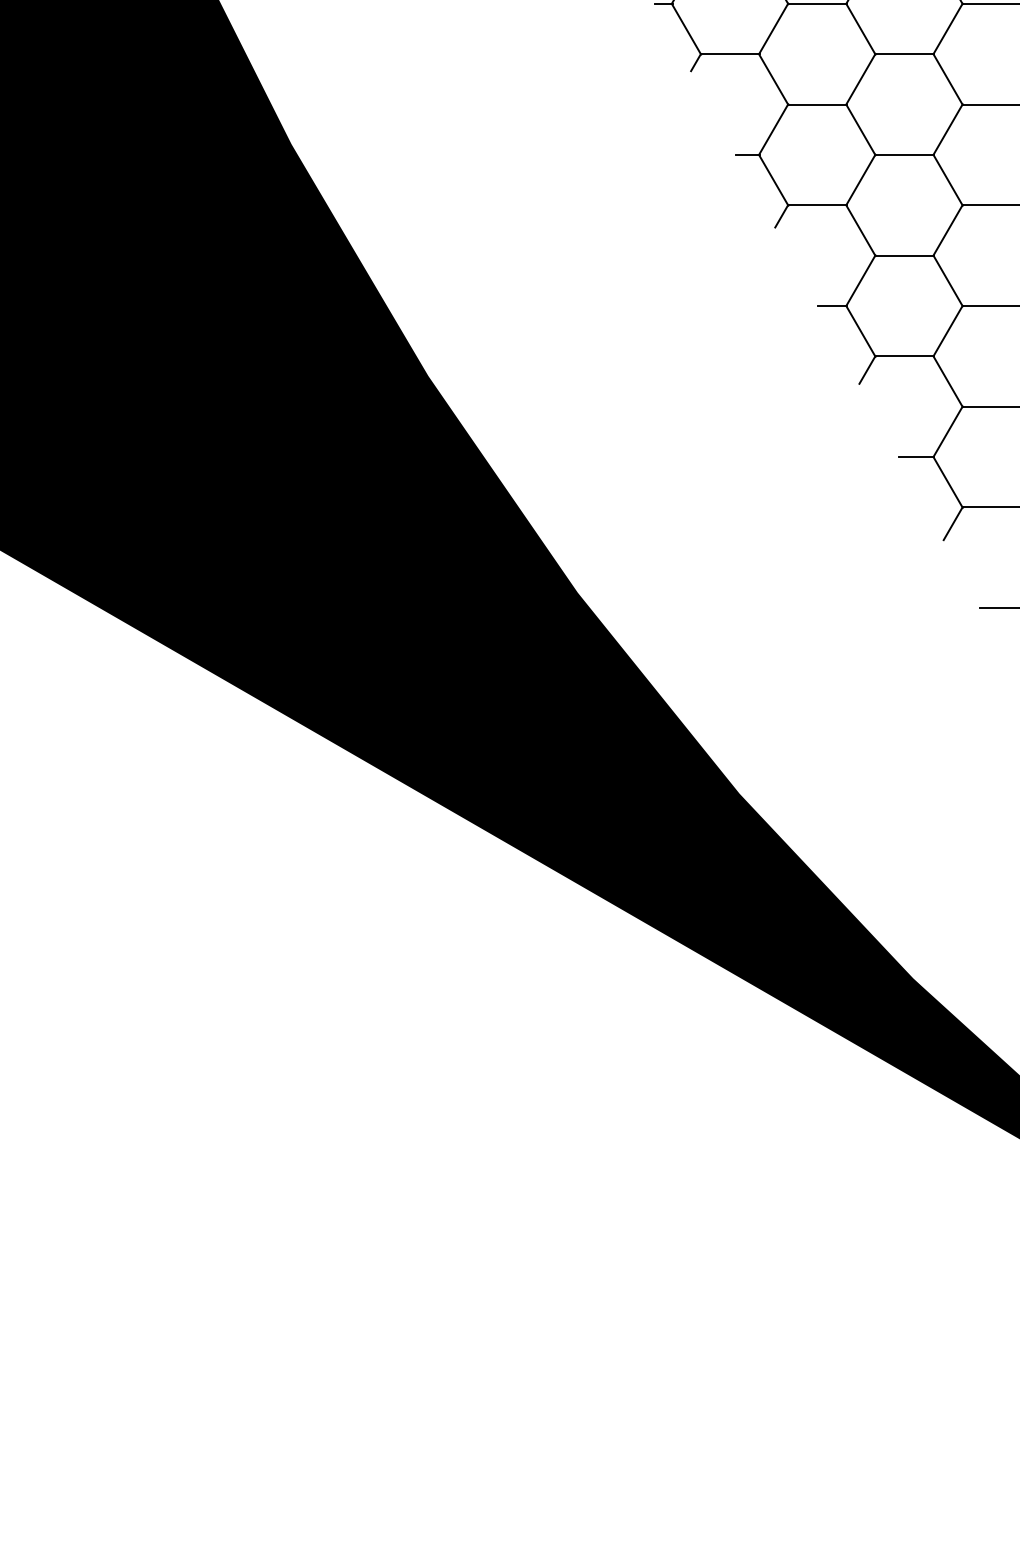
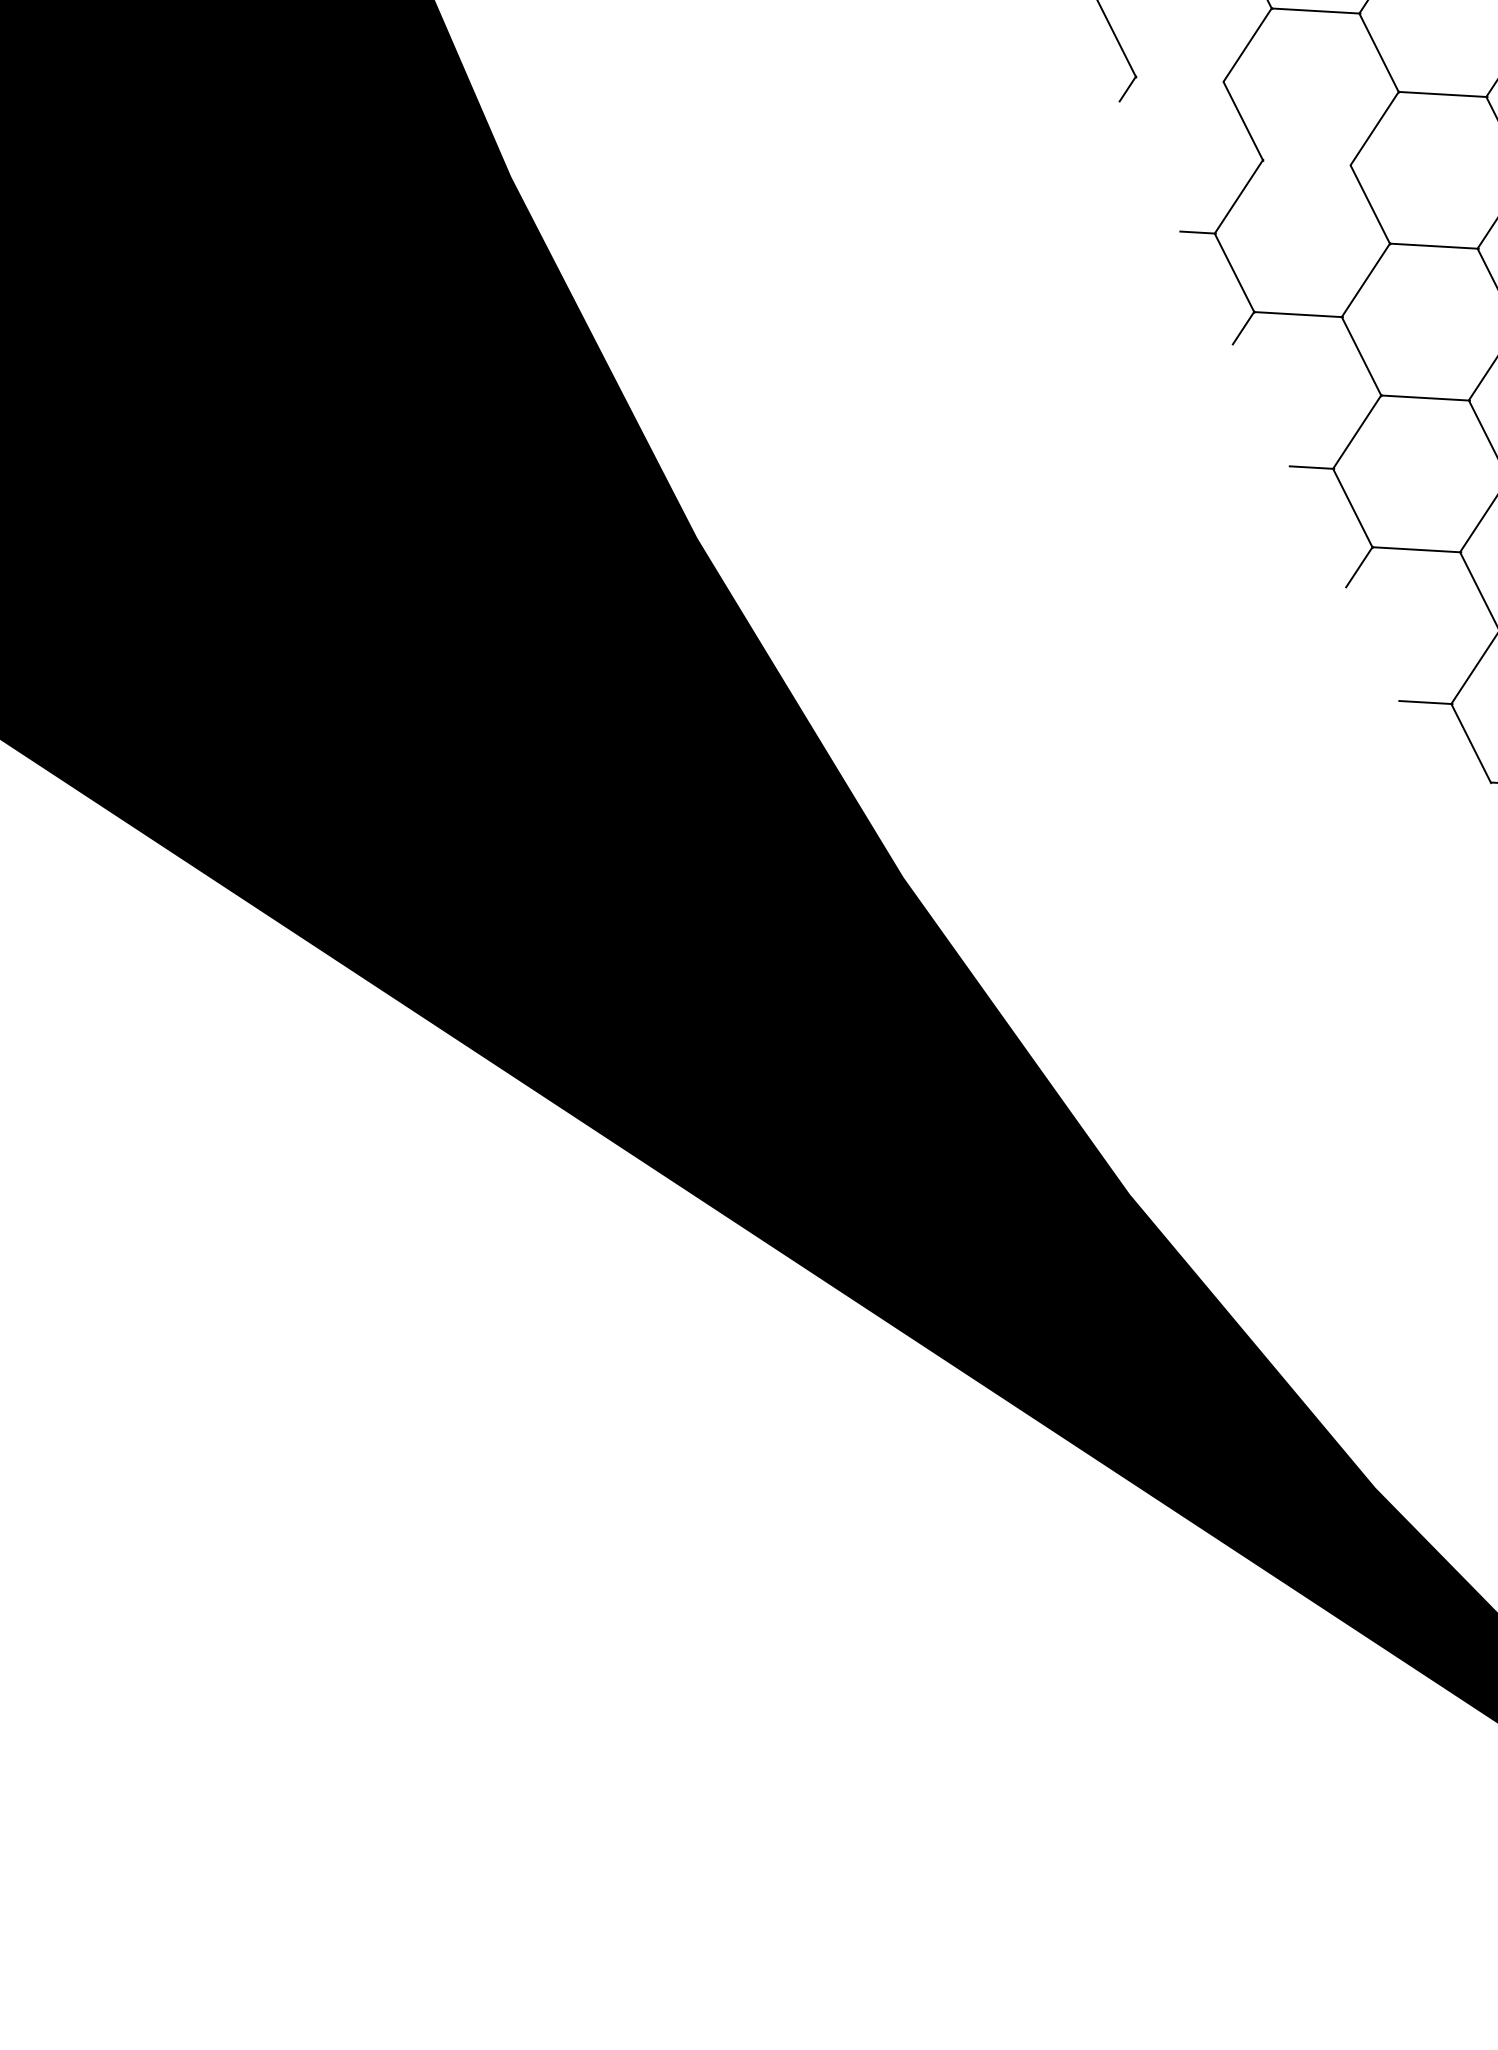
line: (730, 54) -> (1180, 79), removed
line: (817, 104) -> (1307, 162), removed
line: (952, 523) -> (1474, 805), removed

